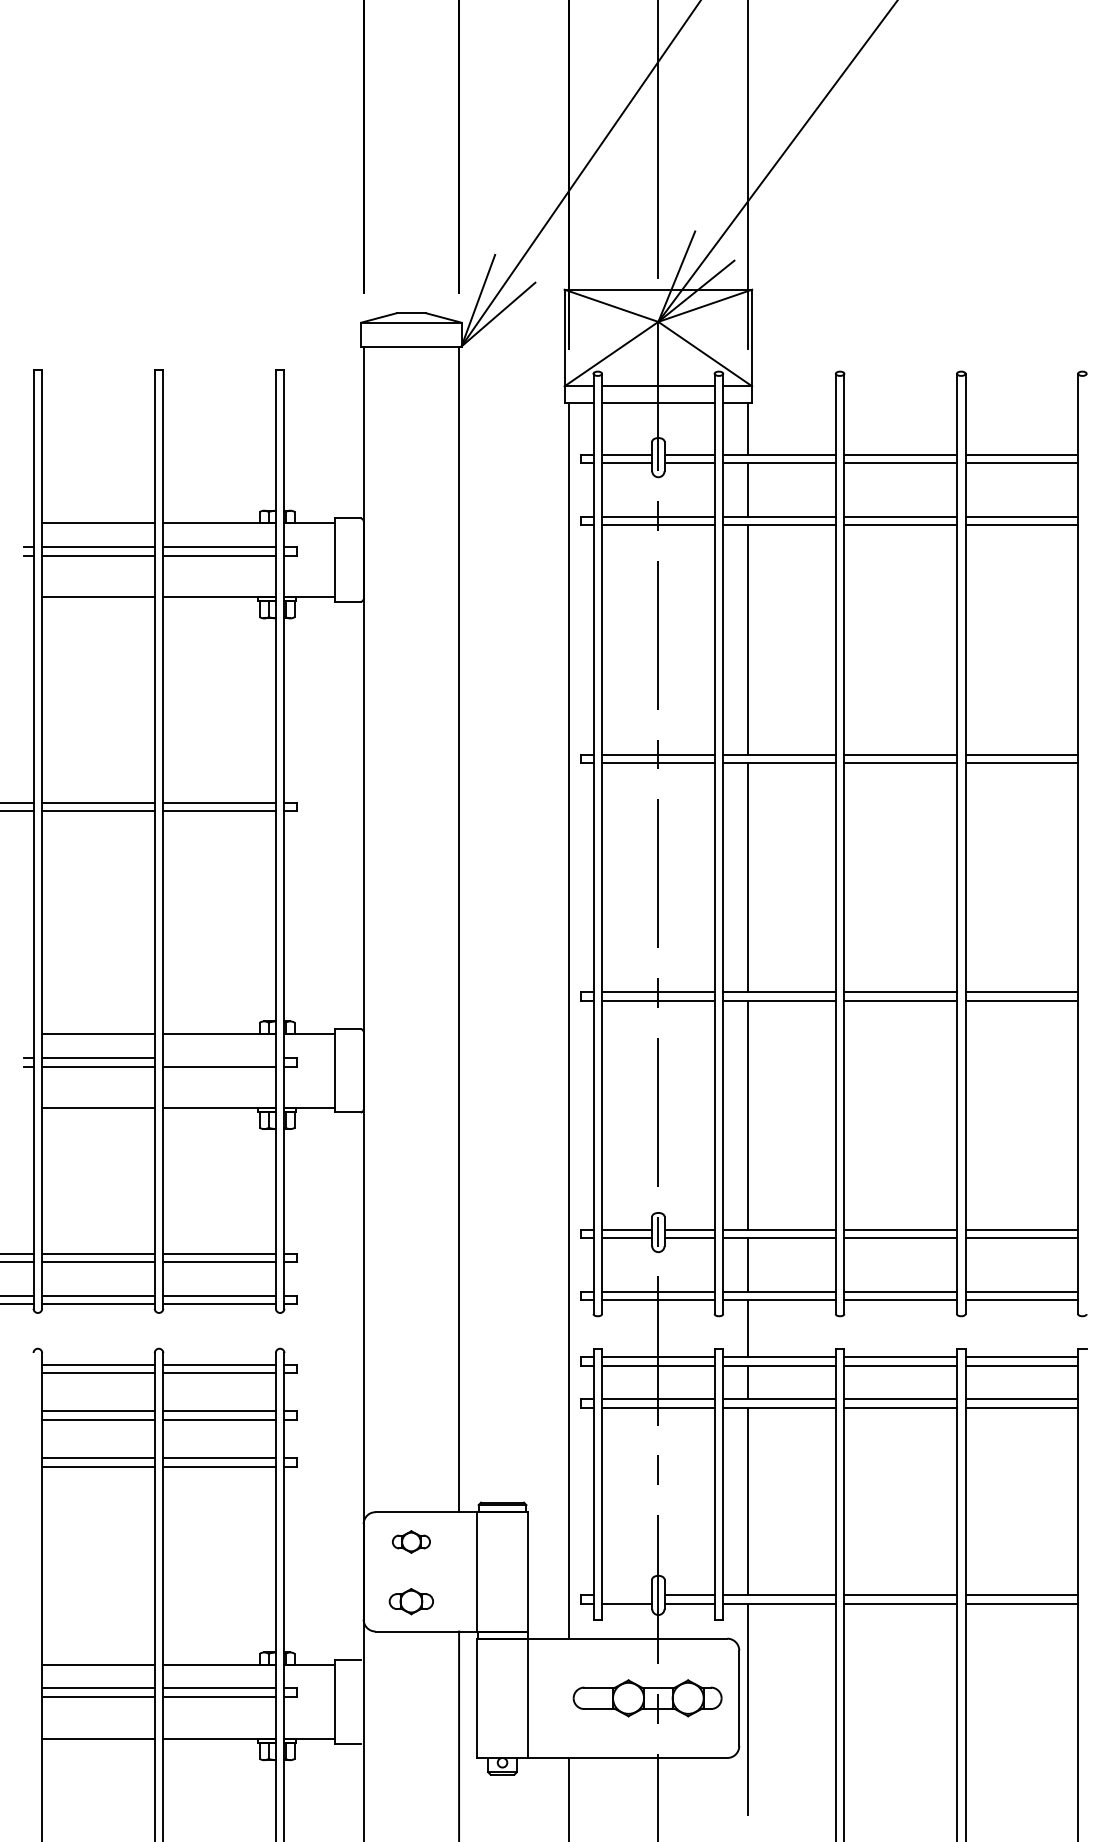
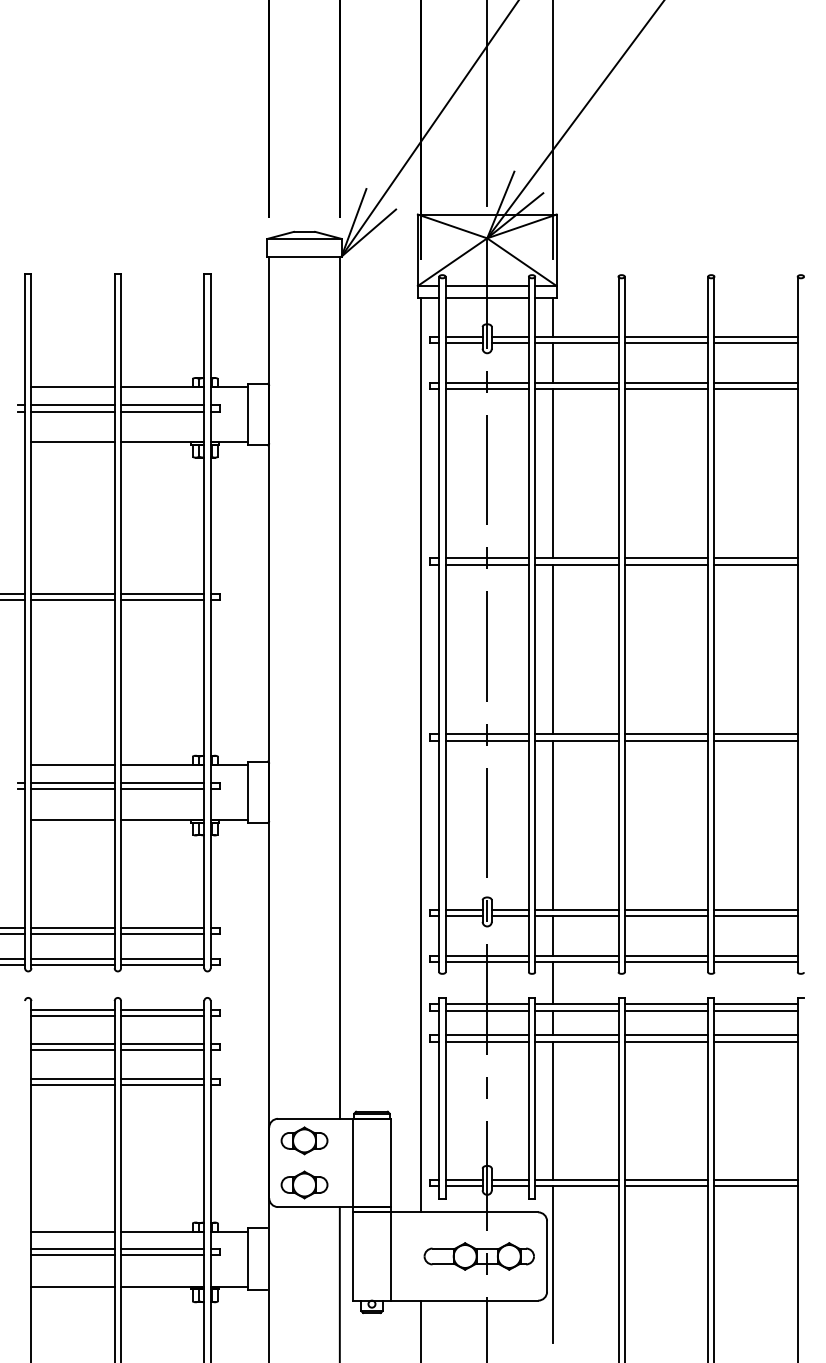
line: (219, 1058) -> (162, 783), added
part: (411, 1541) -> (304, 1140), size x1.67
line: (627, 1595) -> (464, 1180), added
part: (411, 1601) -> (304, 1184), size x1.43

